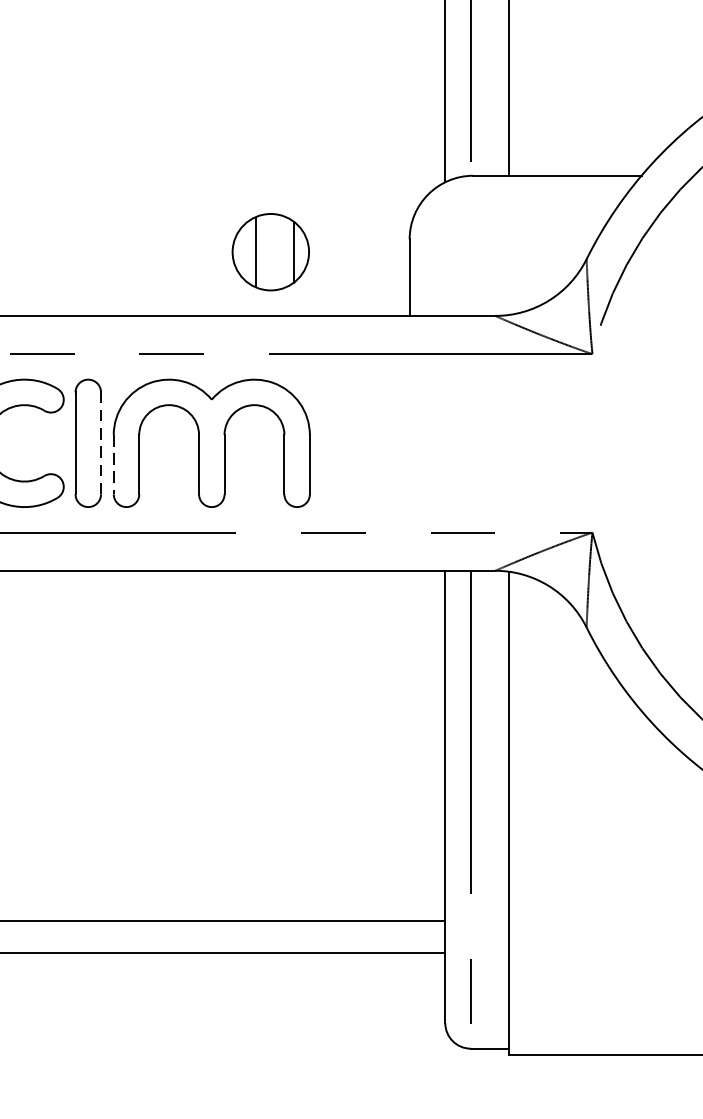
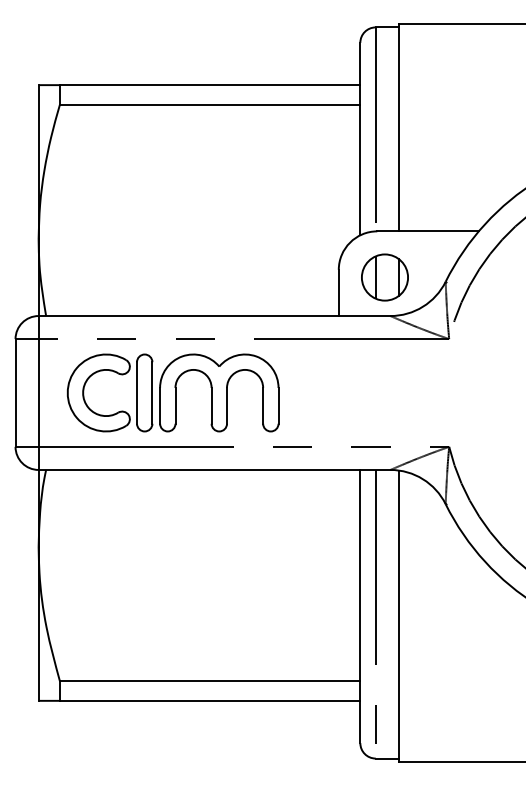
part: (270, 252) -> (384, 277), moved
line: (101, 442) -> (152, 392), dashed -> solid
line: (114, 464) -> (160, 405), dashed -> solid

